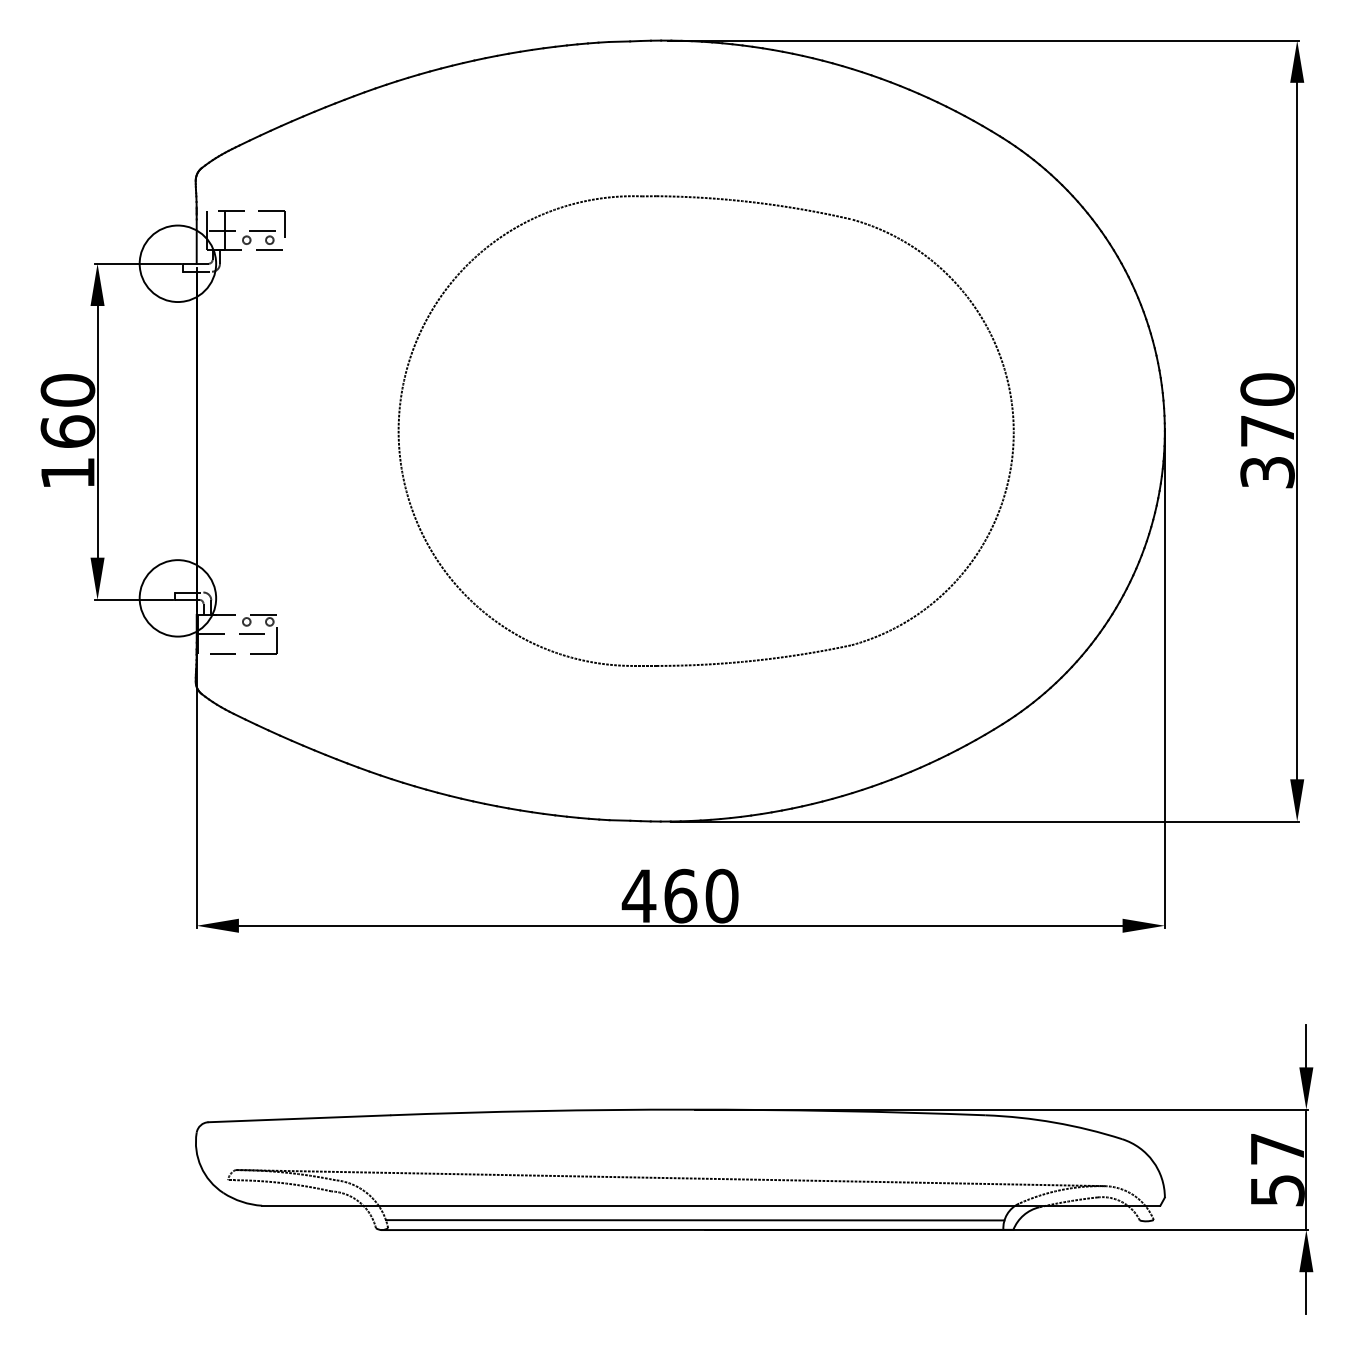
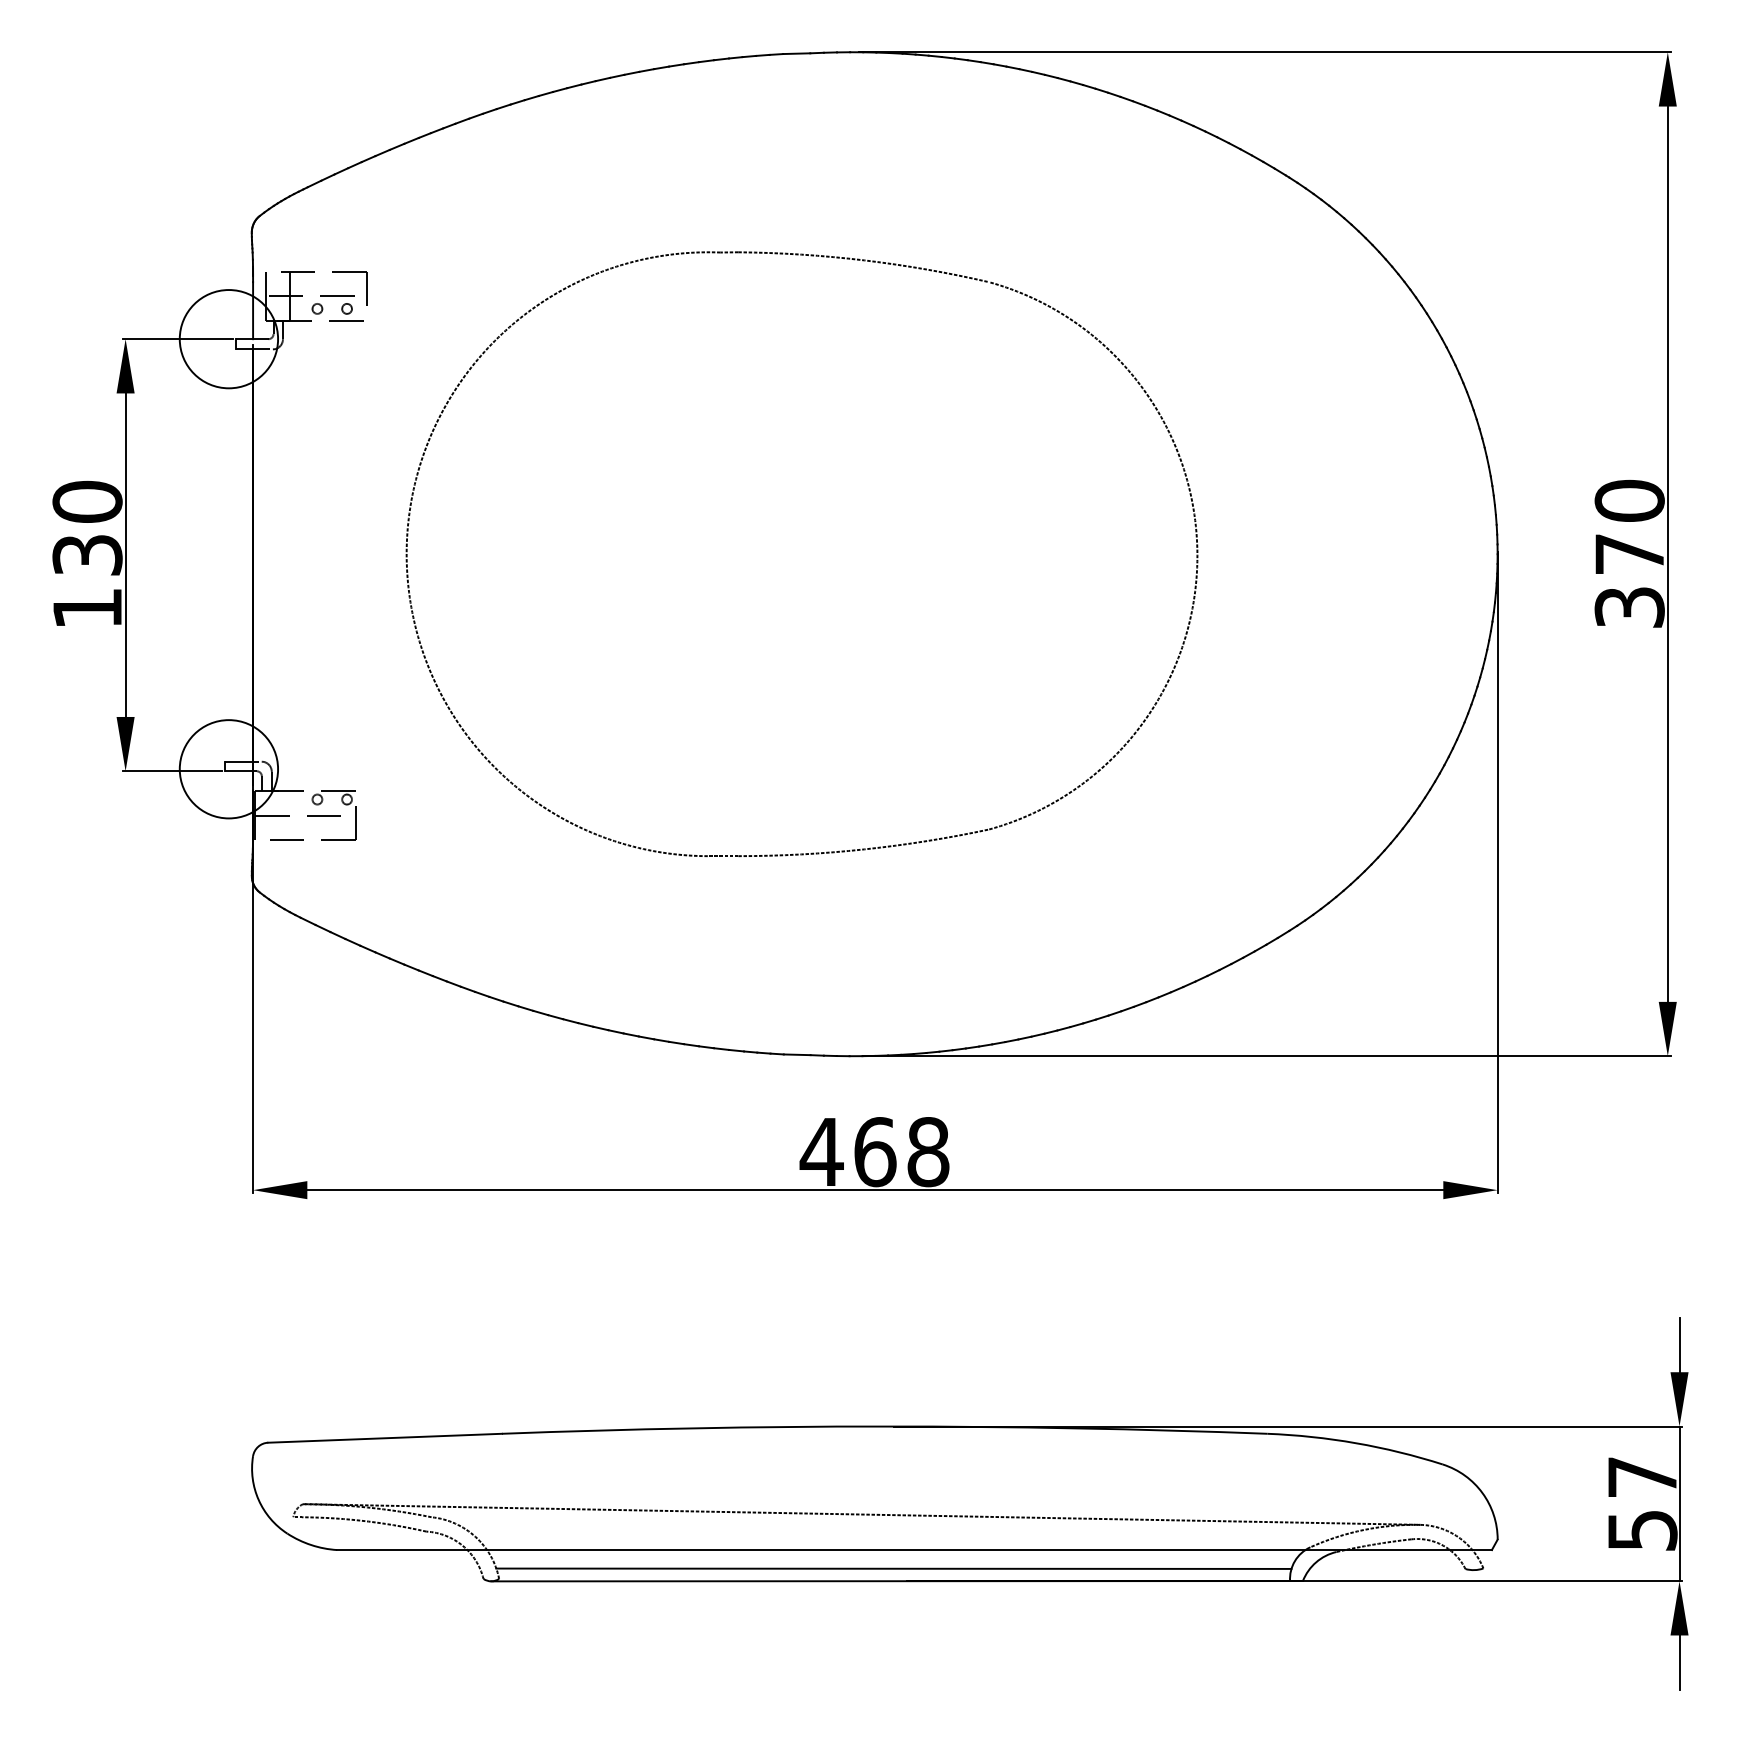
part: (722, 200) -> (822, 257), moved
text: (67, 431) -> (87, 554), 160 -> 130
text: (722, 896) -> (928, 1152), 460 -> 468

